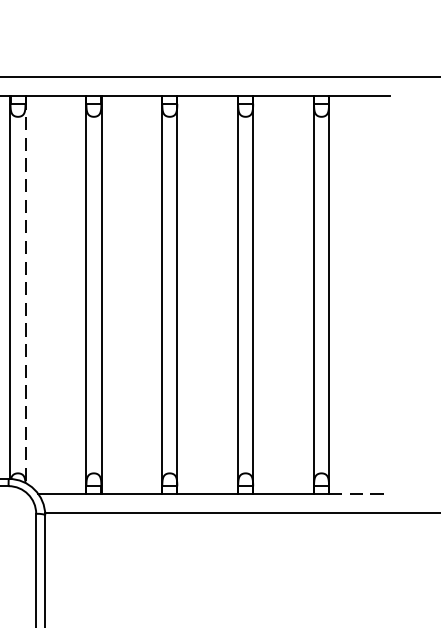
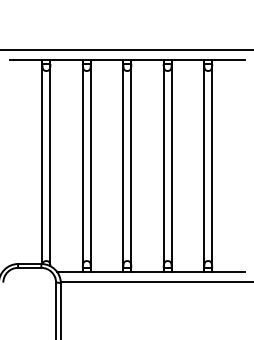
line: (25, 290) -> (50, 163), dashed -> solid
line: (359, 492) -> (228, 271), dashed -> solid

